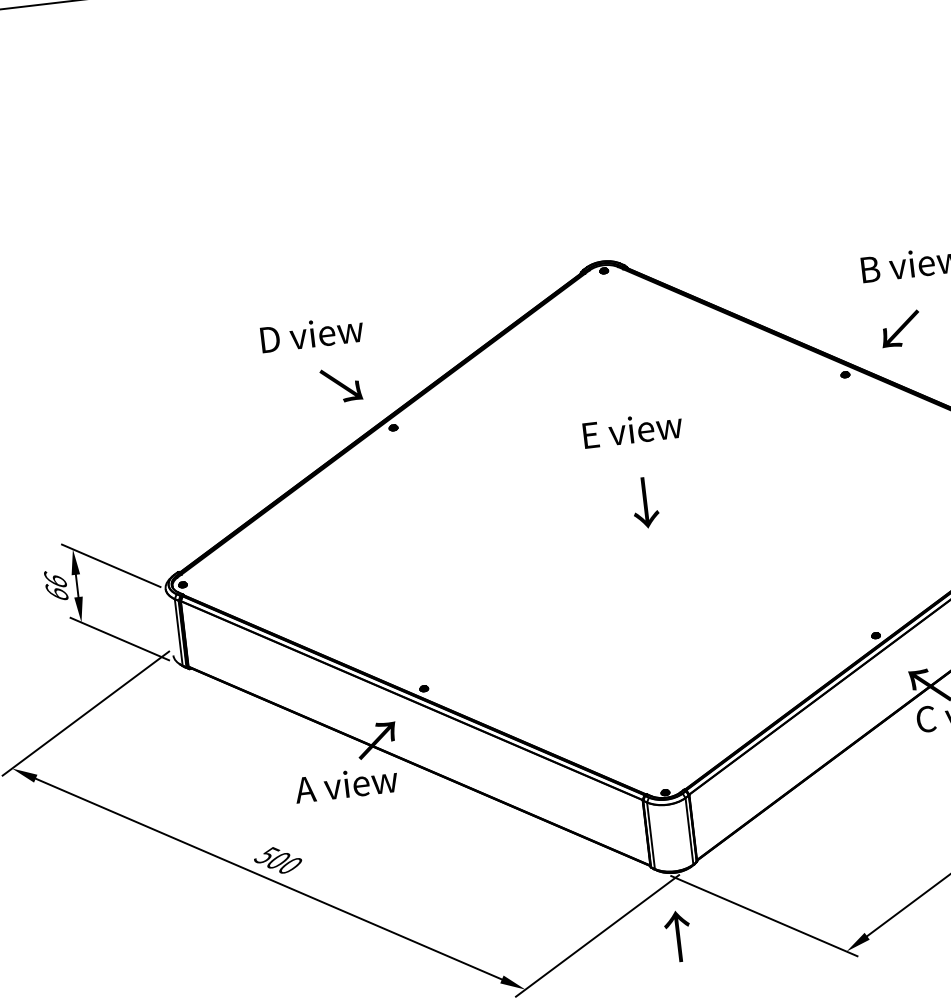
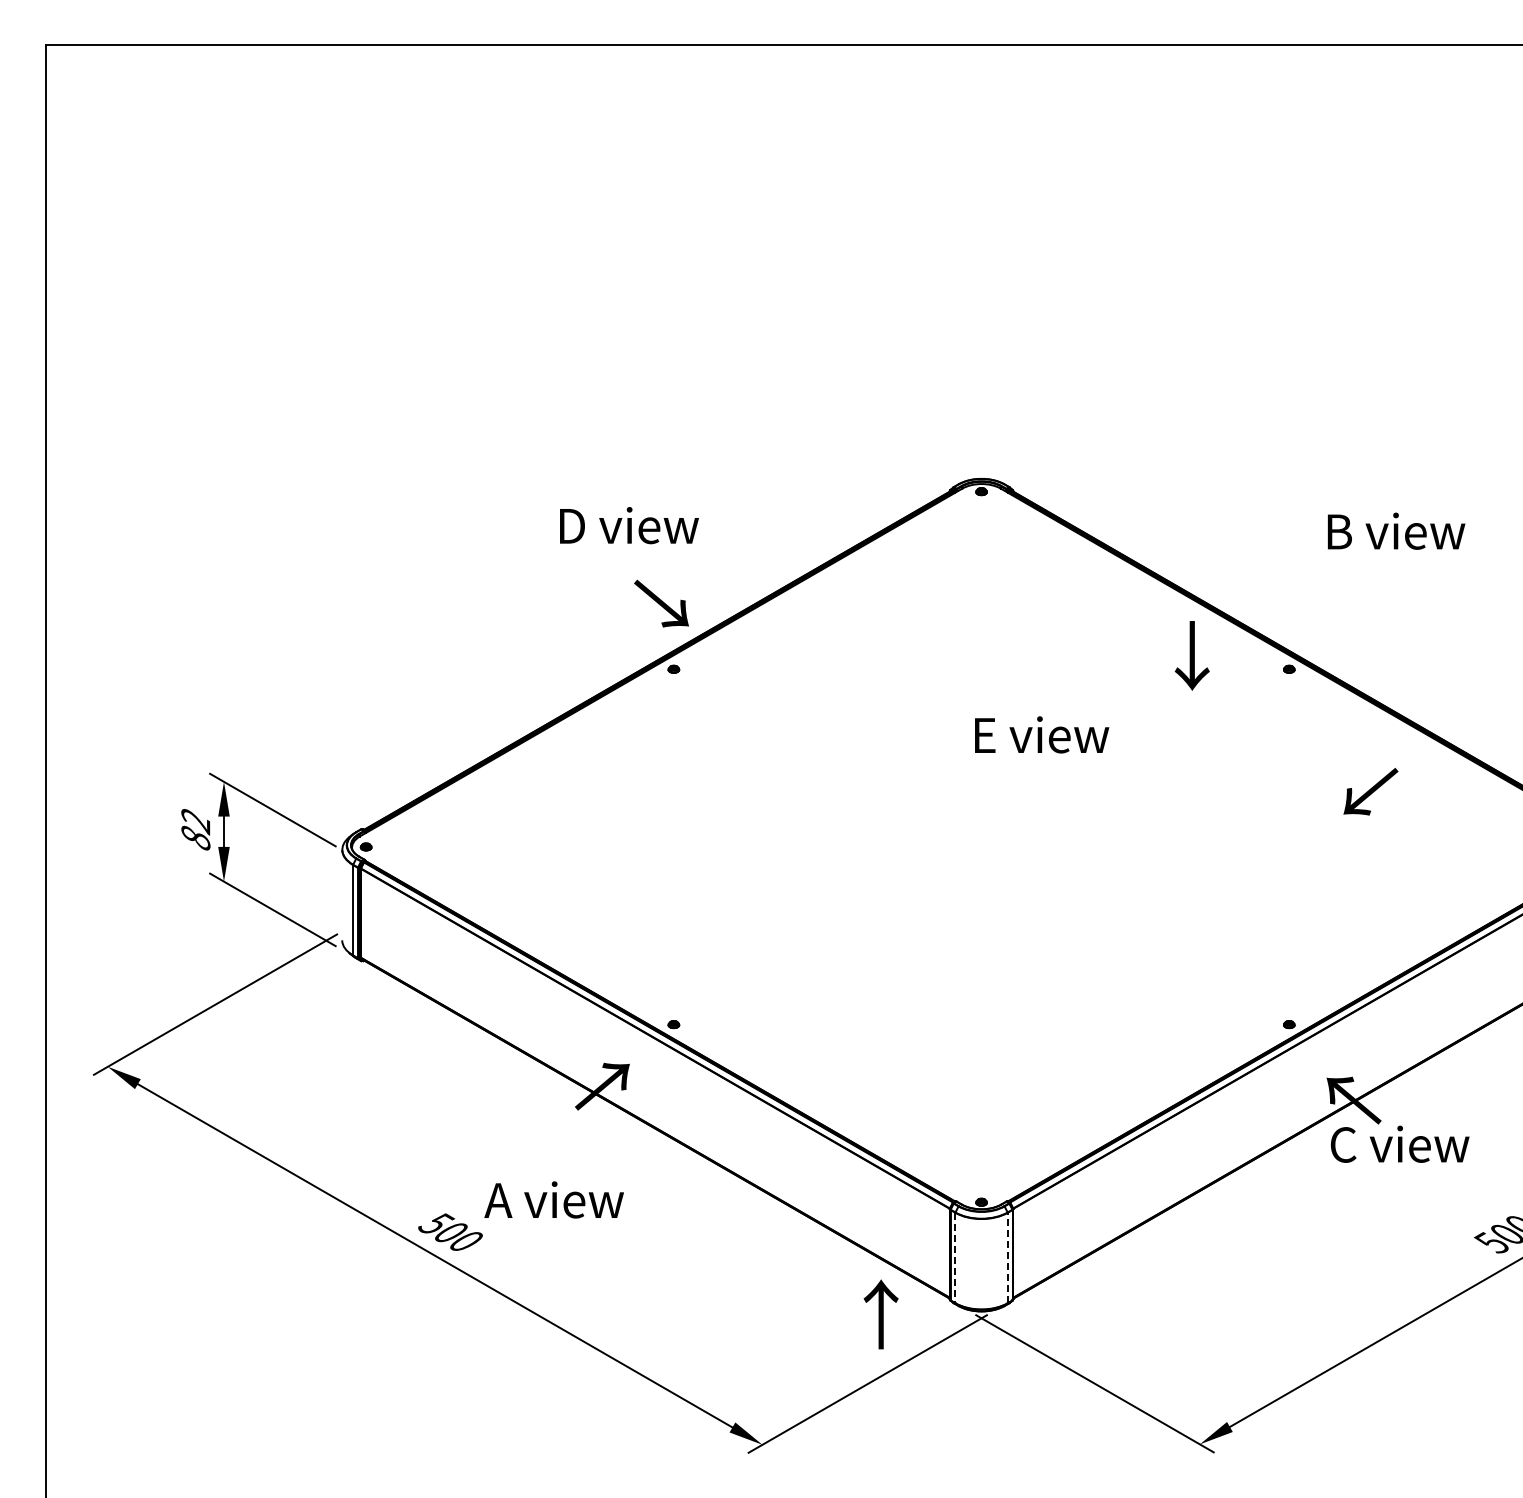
text: (900, 328) -> (1370, 791), moved
text: (312, 334) -> (629, 525), moved
text: (341, 385) -> (661, 603), moved
text: (633, 429) -> (1042, 734), moved
text: (644, 502) -> (1191, 655), moved
text: (56, 586) -> (195, 828), 66 -> 82
text: (345, 784) -> (553, 1199), moved
line: (689, 830) -> (1007, 1257), solid -> dashed
line: (651, 836) -> (955, 1258), solid -> dashed
text: (677, 936) -> (880, 1314), moved

